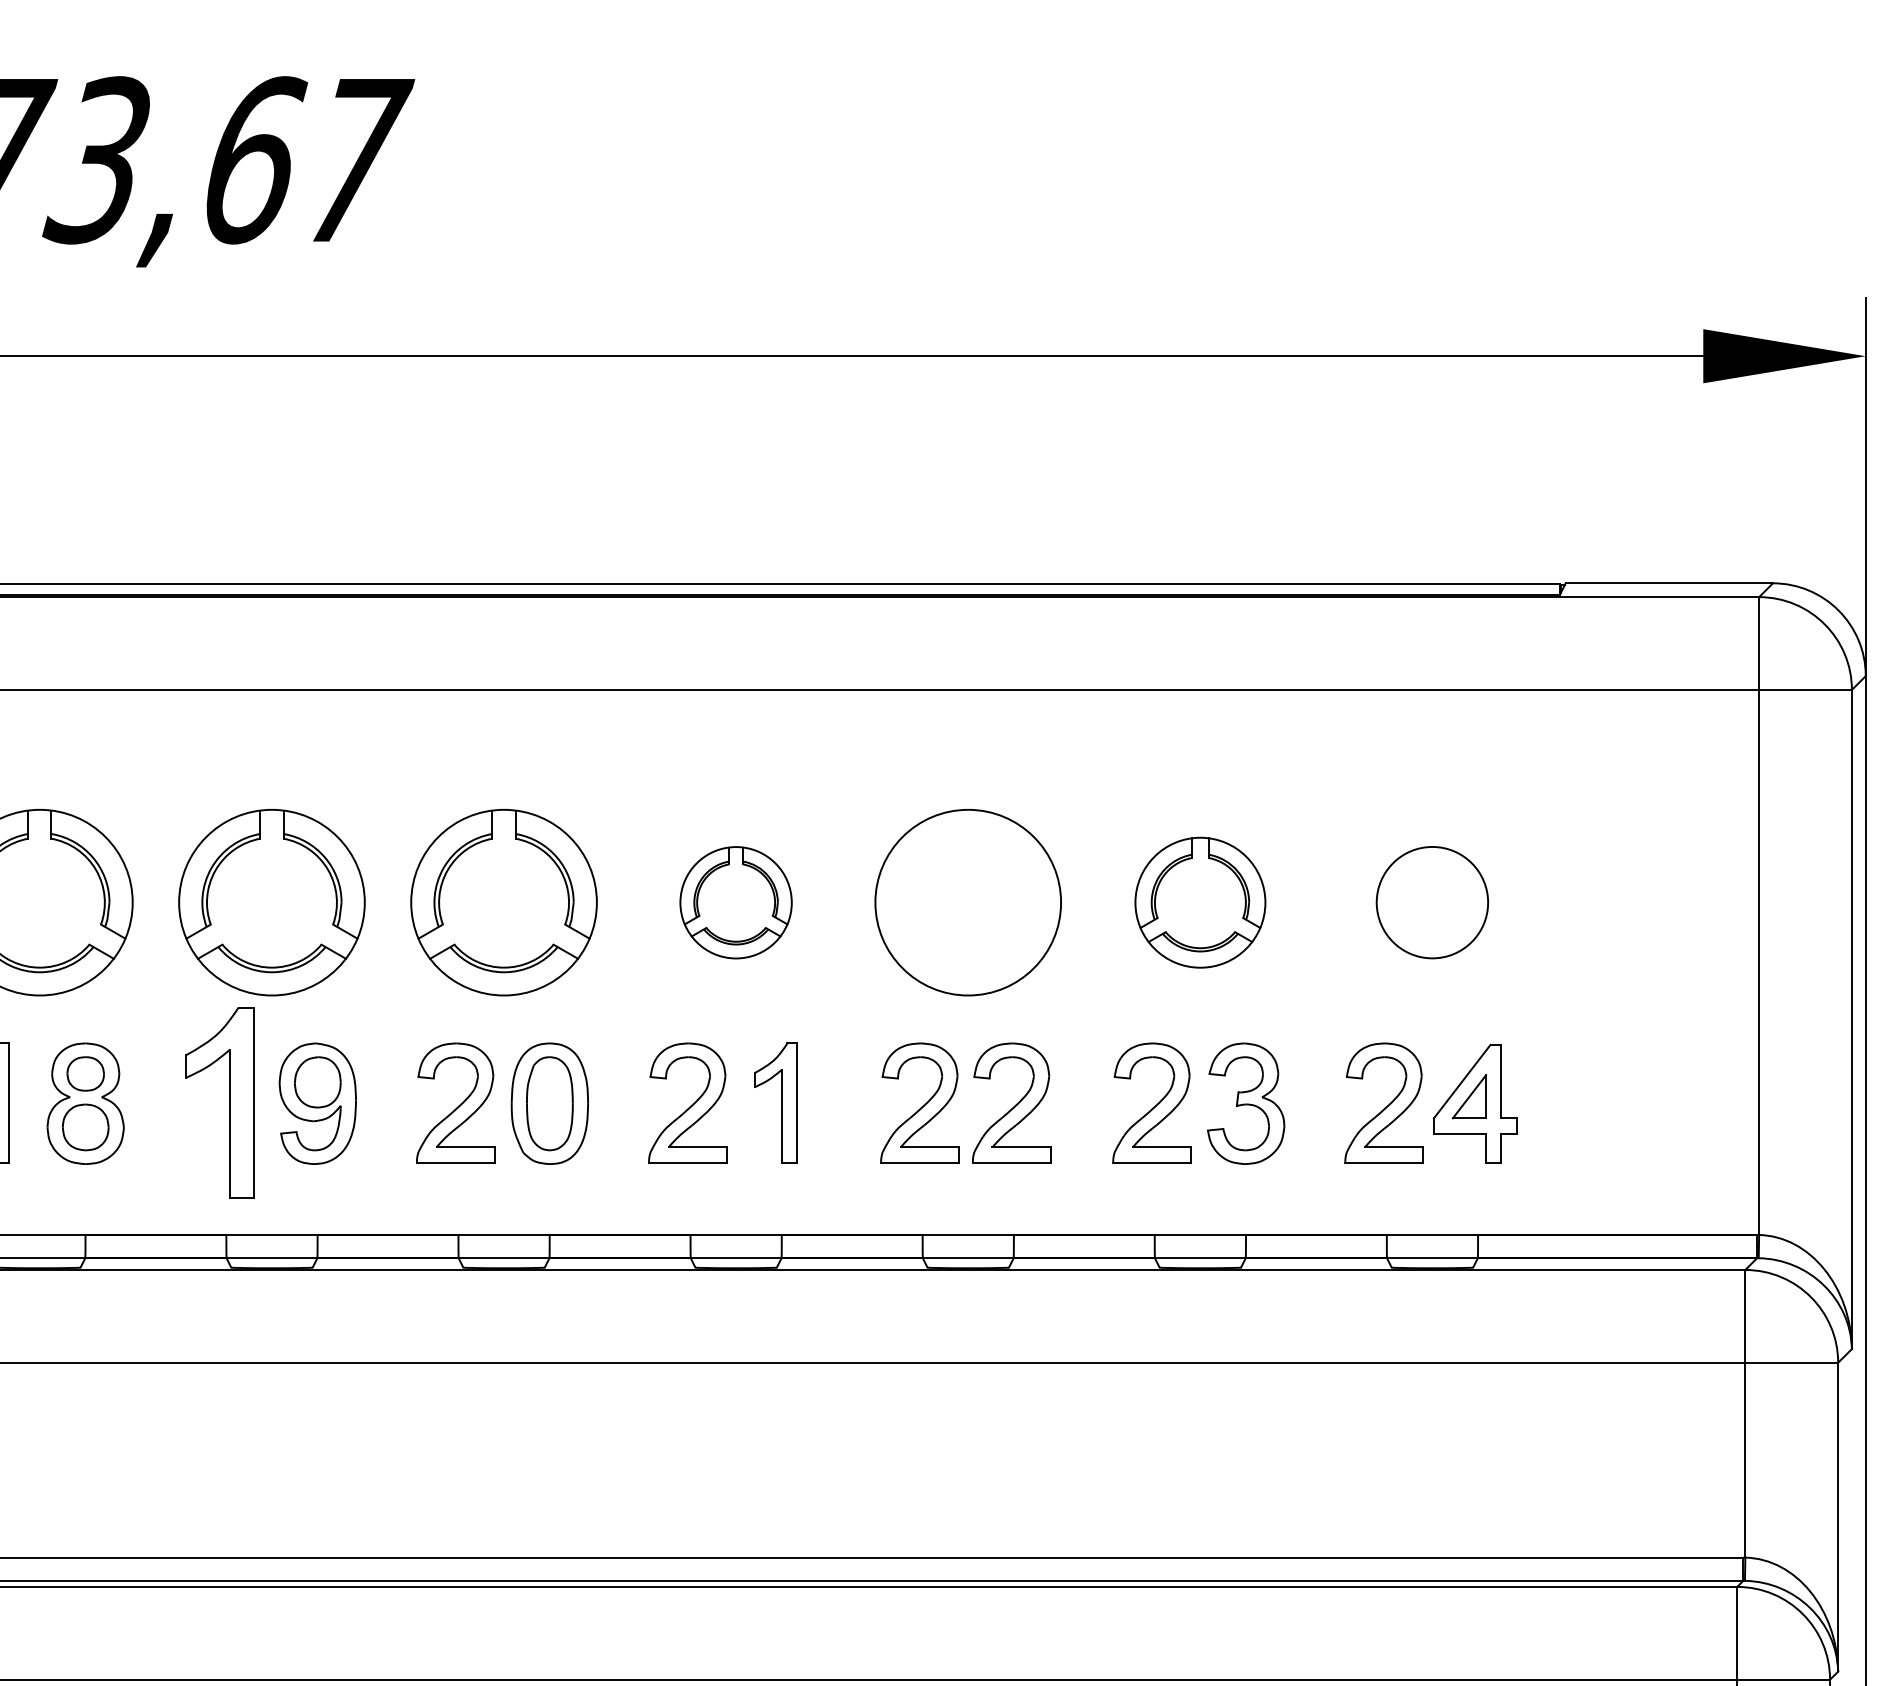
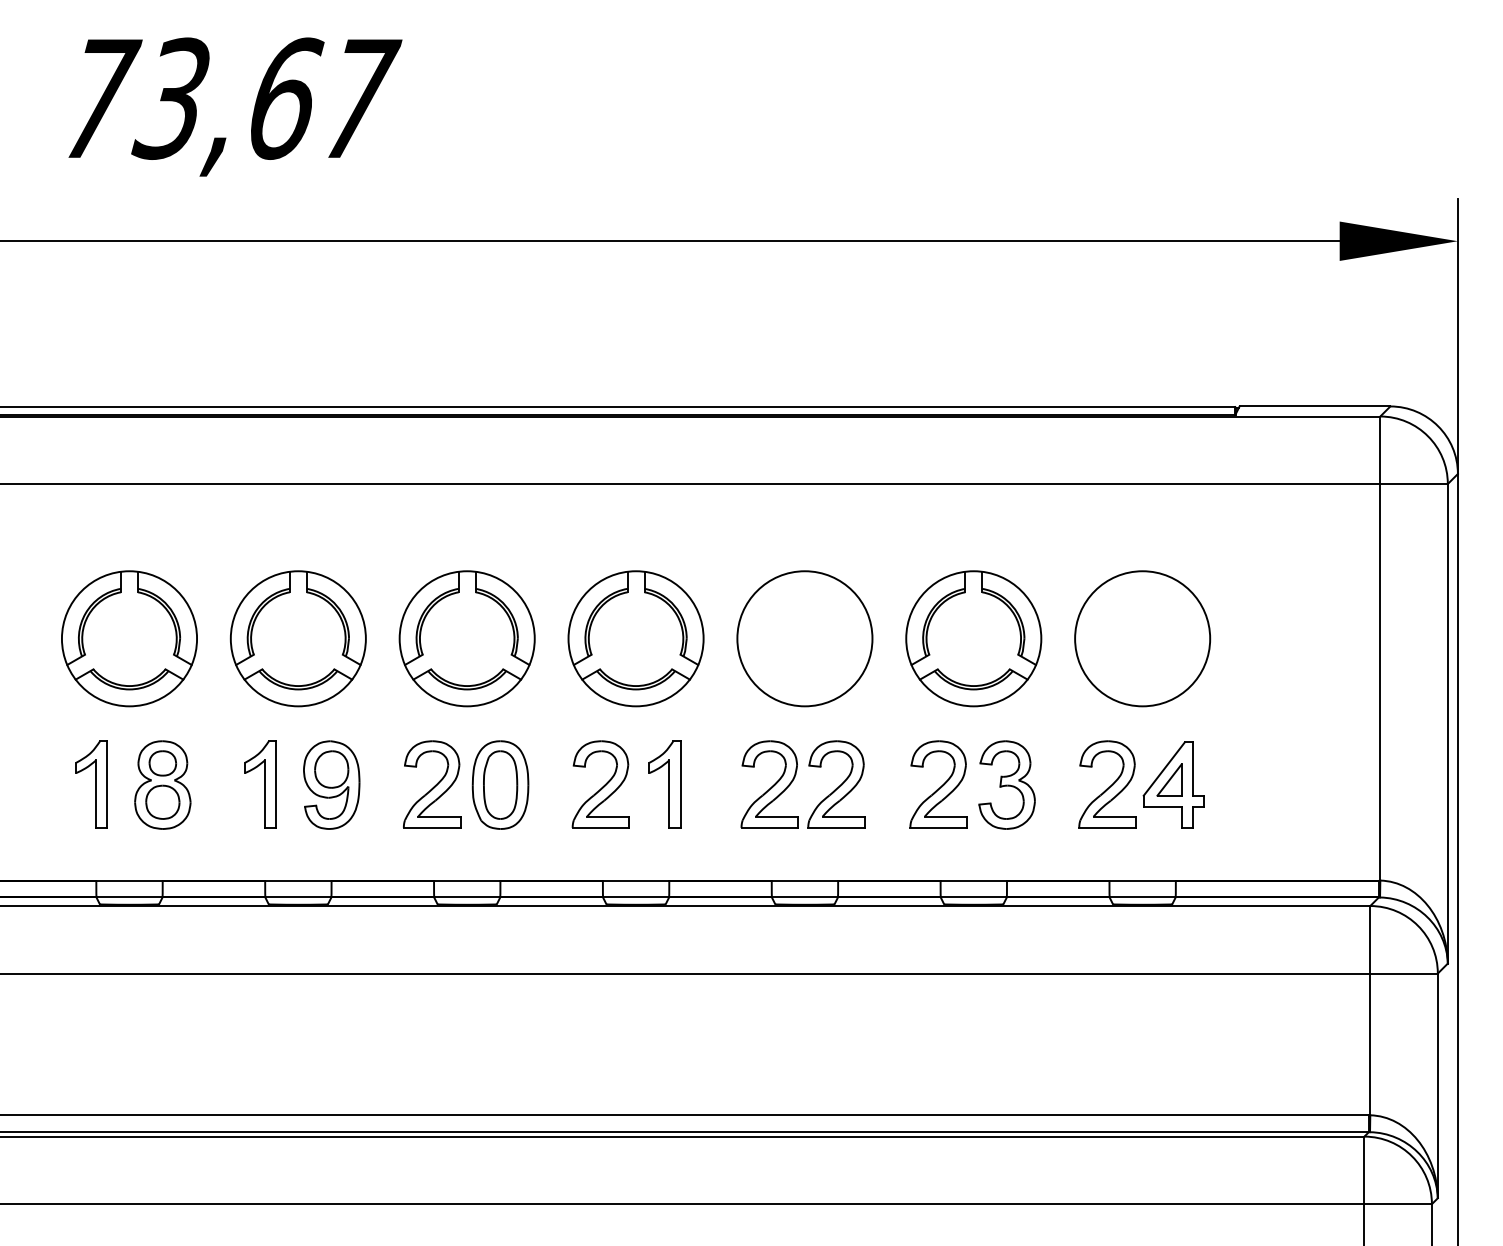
part: (735, 902) -> (635, 638), size x1.67
part: (1199, 902) -> (973, 638), size x1.43
circle: (1432, 902) -> (1142, 638), size x1.67
part: (219, 1102) -> (260, 784), size x0.62

